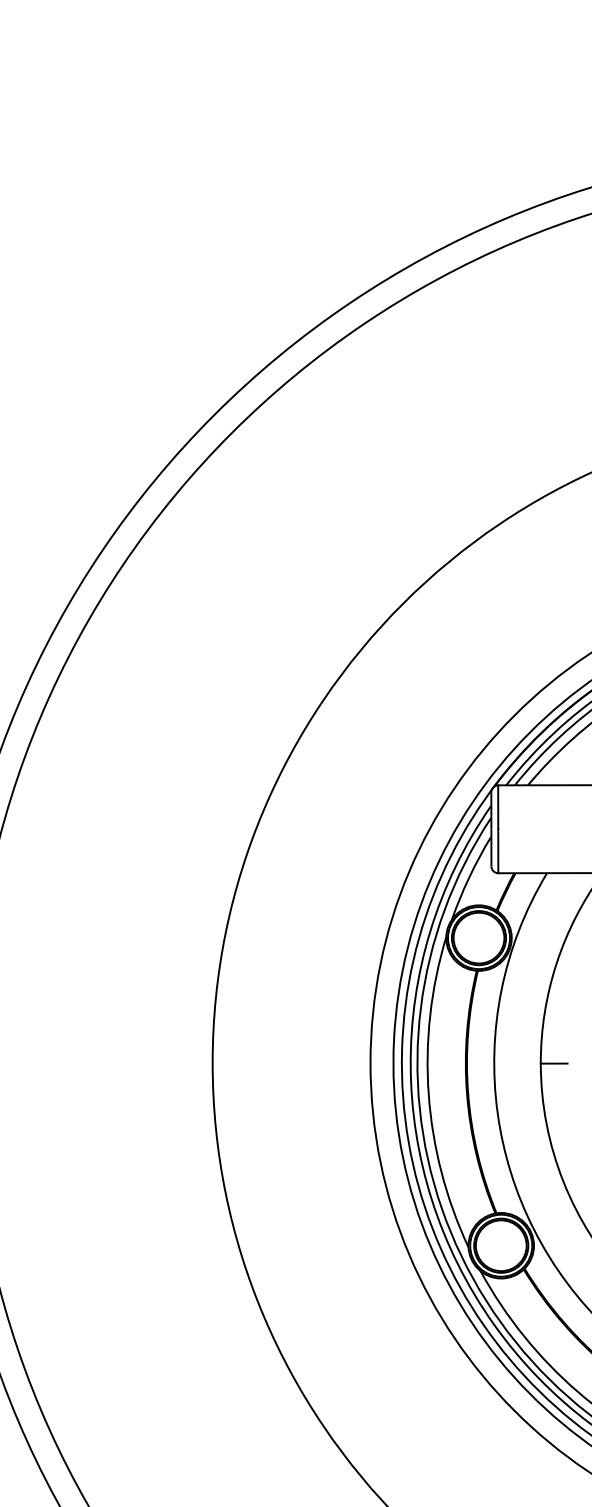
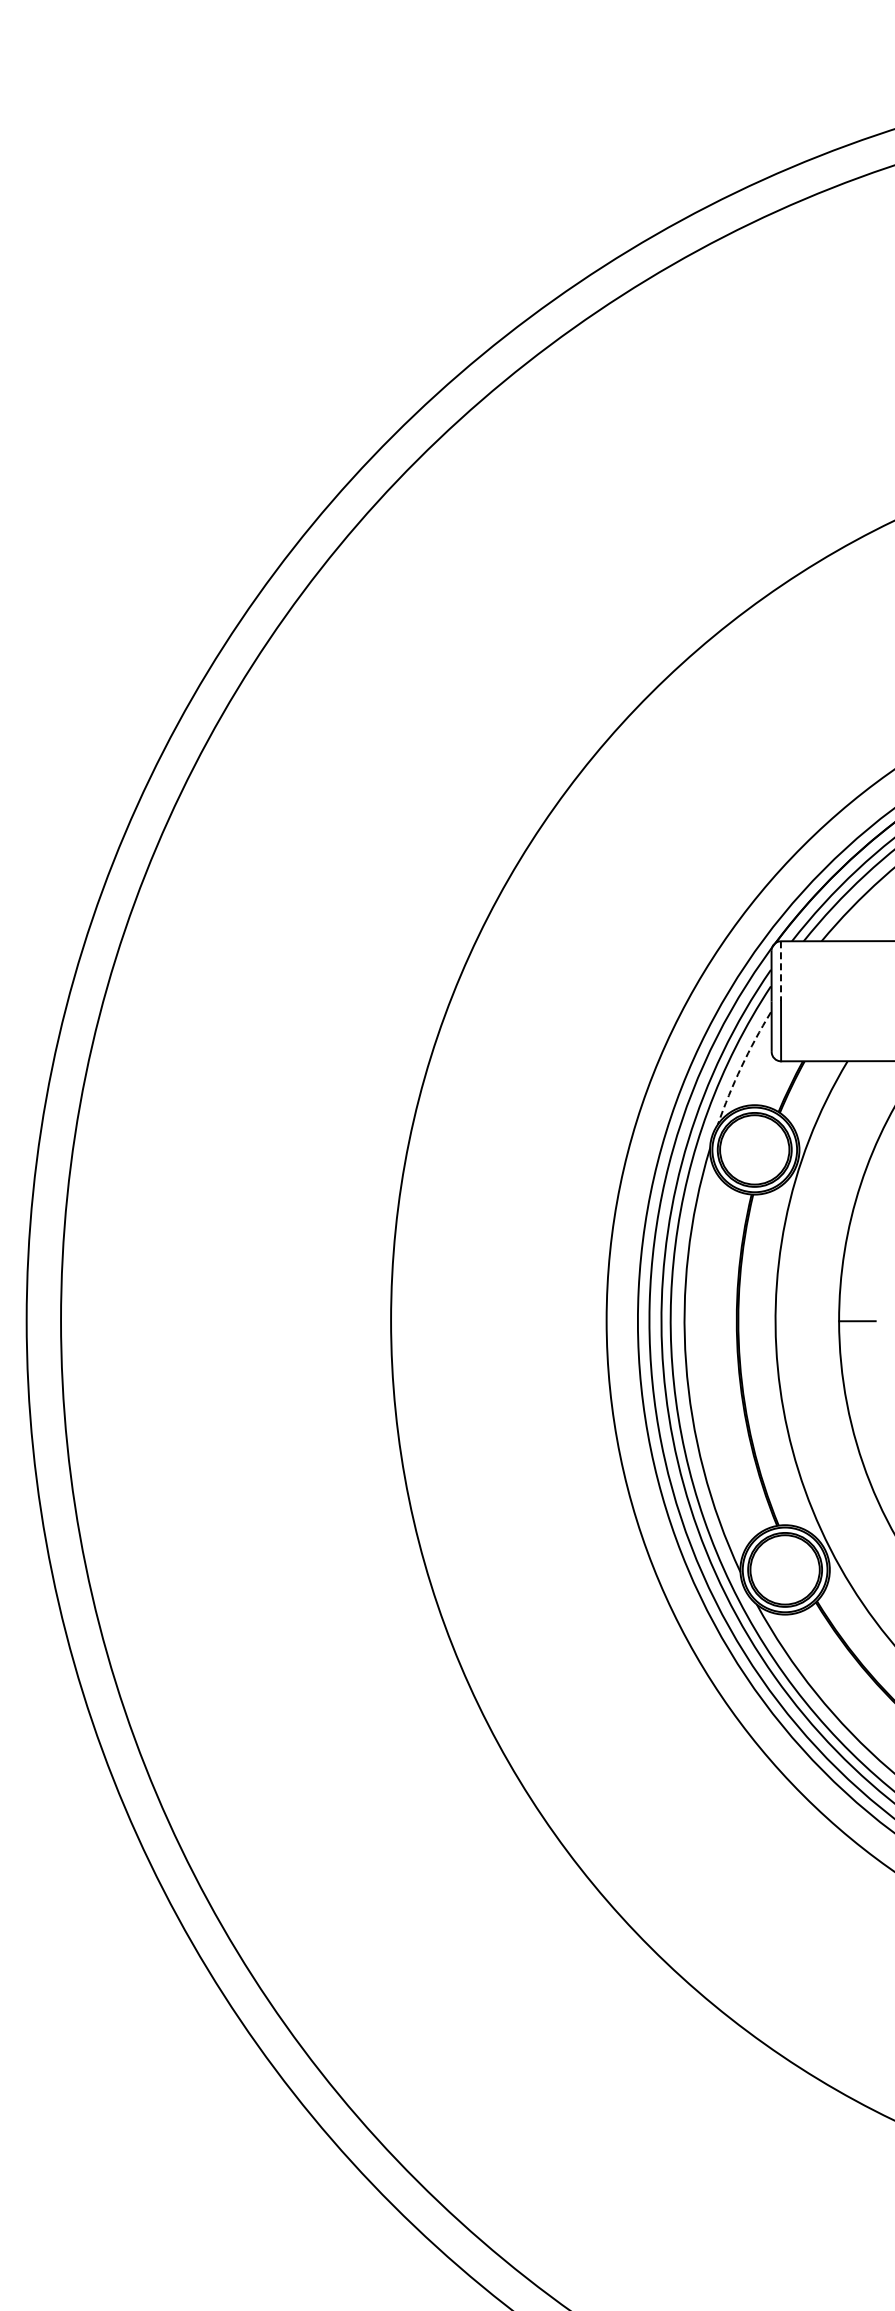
line: (497, 807) -> (780, 971), solid -> dashed
arc: (469, 877) -> (741, 1067), solid -> dashed

